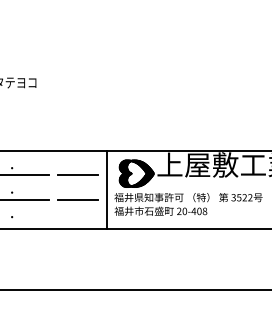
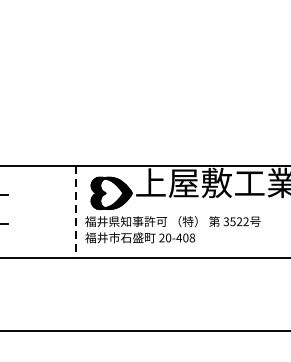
line: (77, 175) -> (41, 195), removed
line: (106, 189) -> (75, 212), solid -> dashed
line: (77, 199) -> (41, 223), removed

